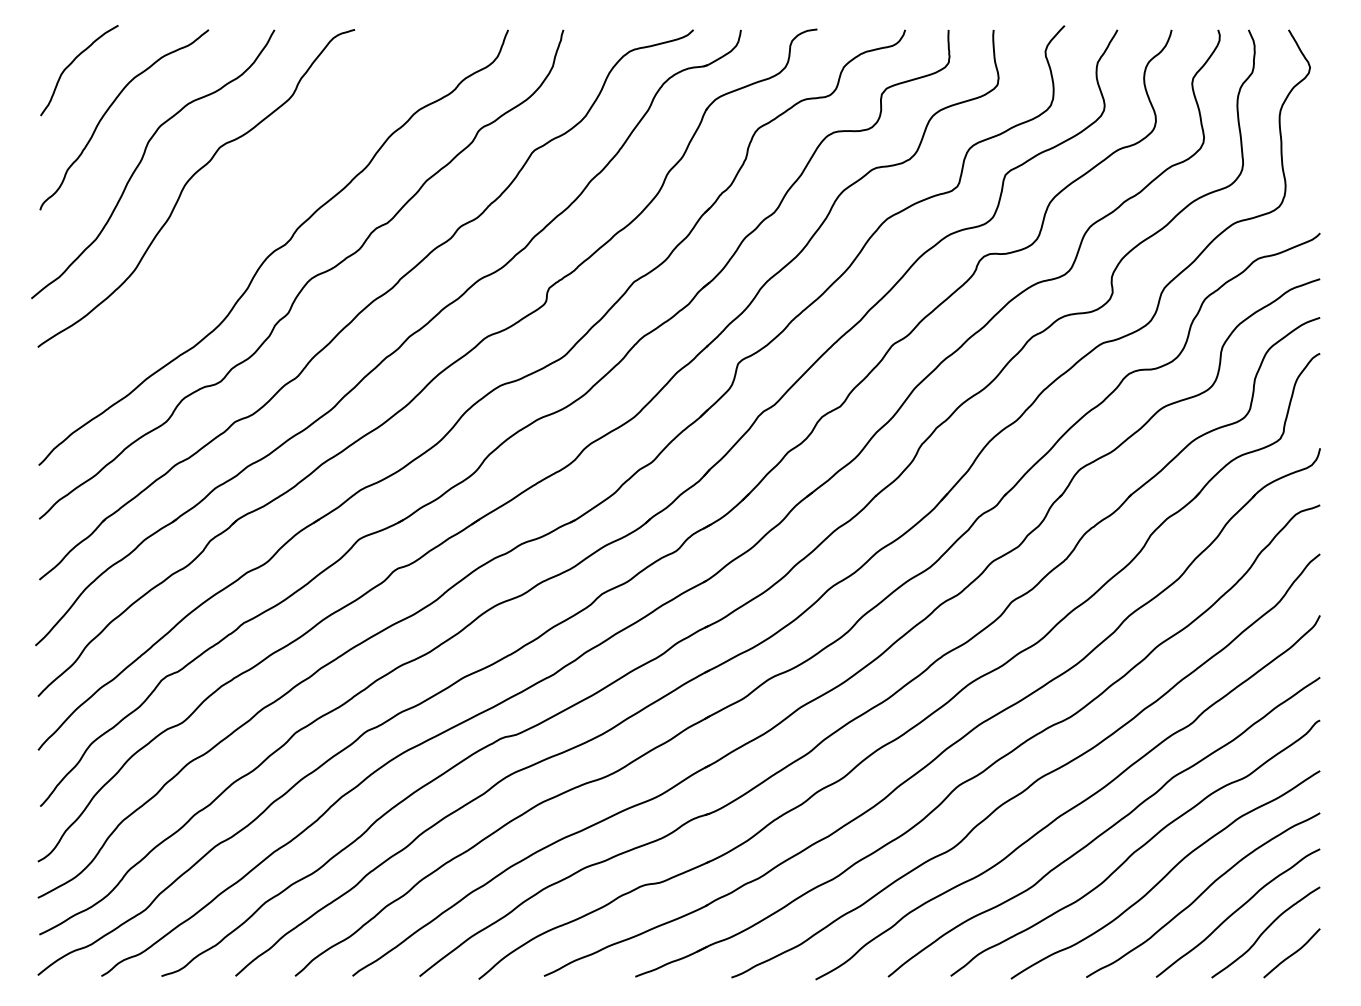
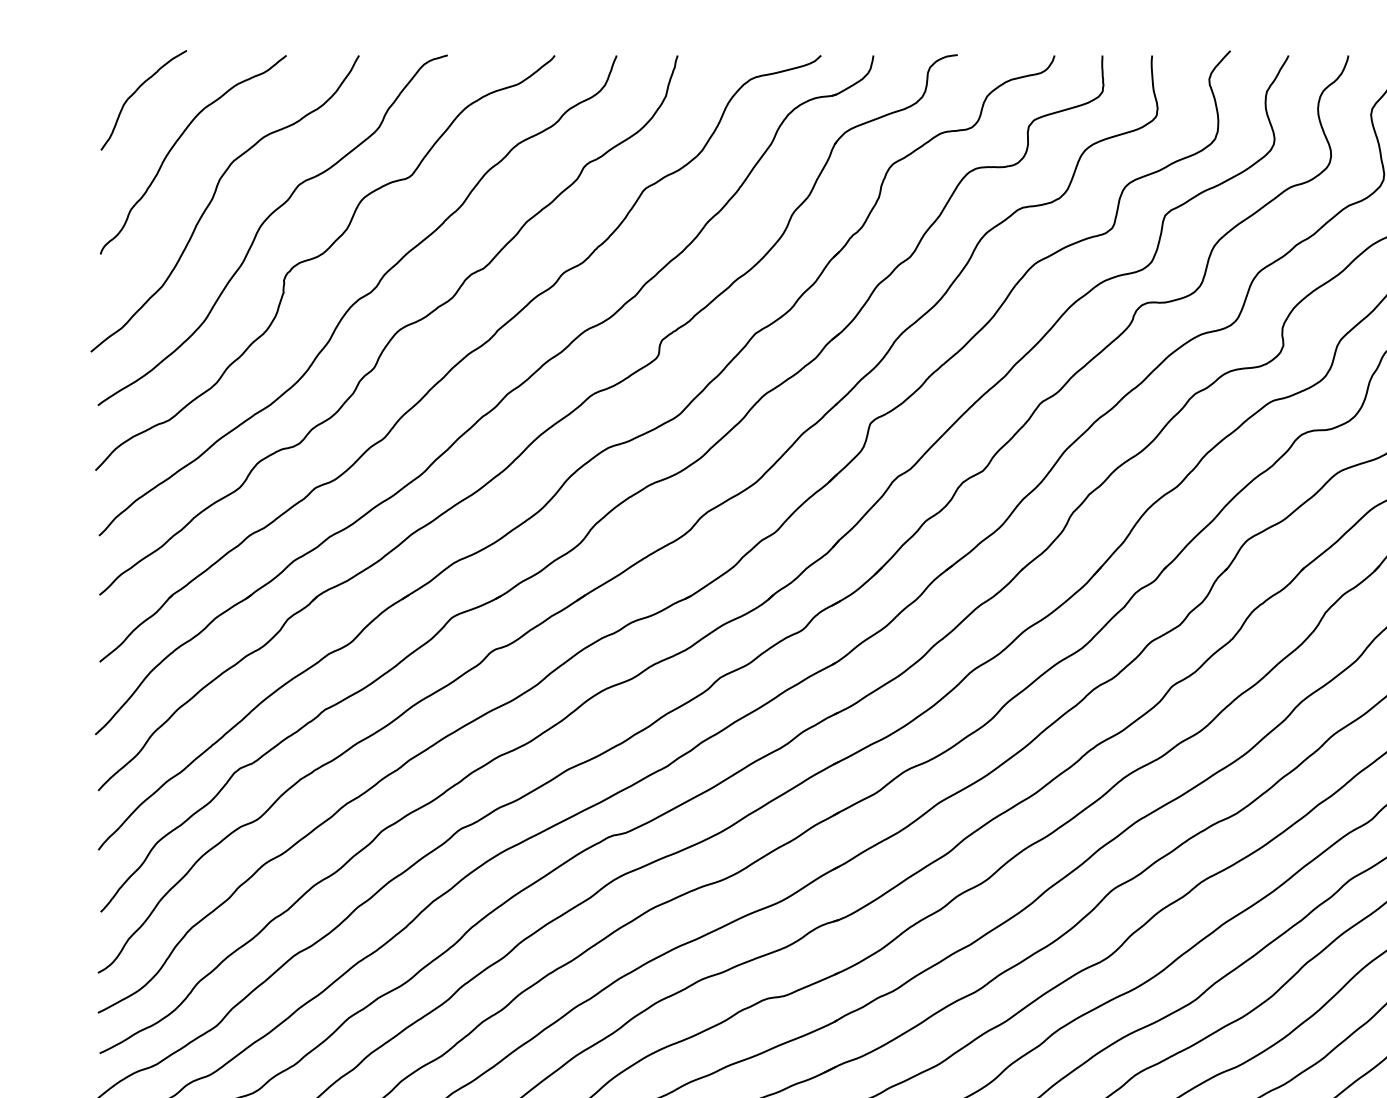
curve: (240, 211) -> (321, 255), added

